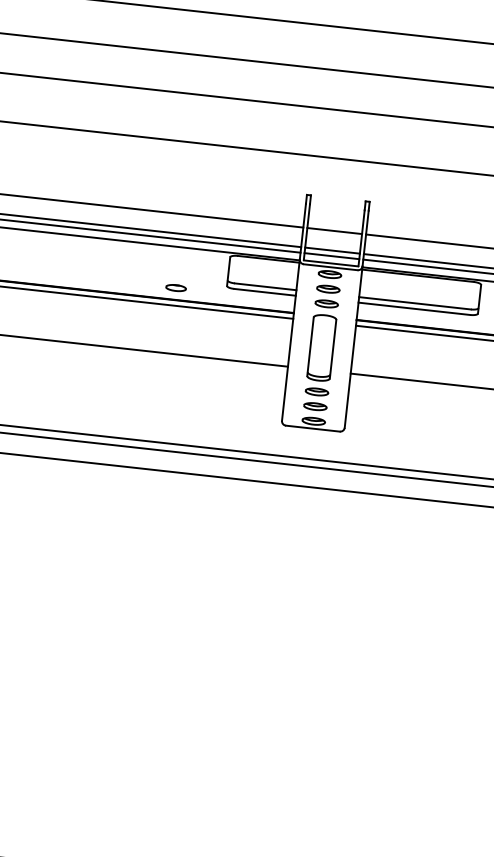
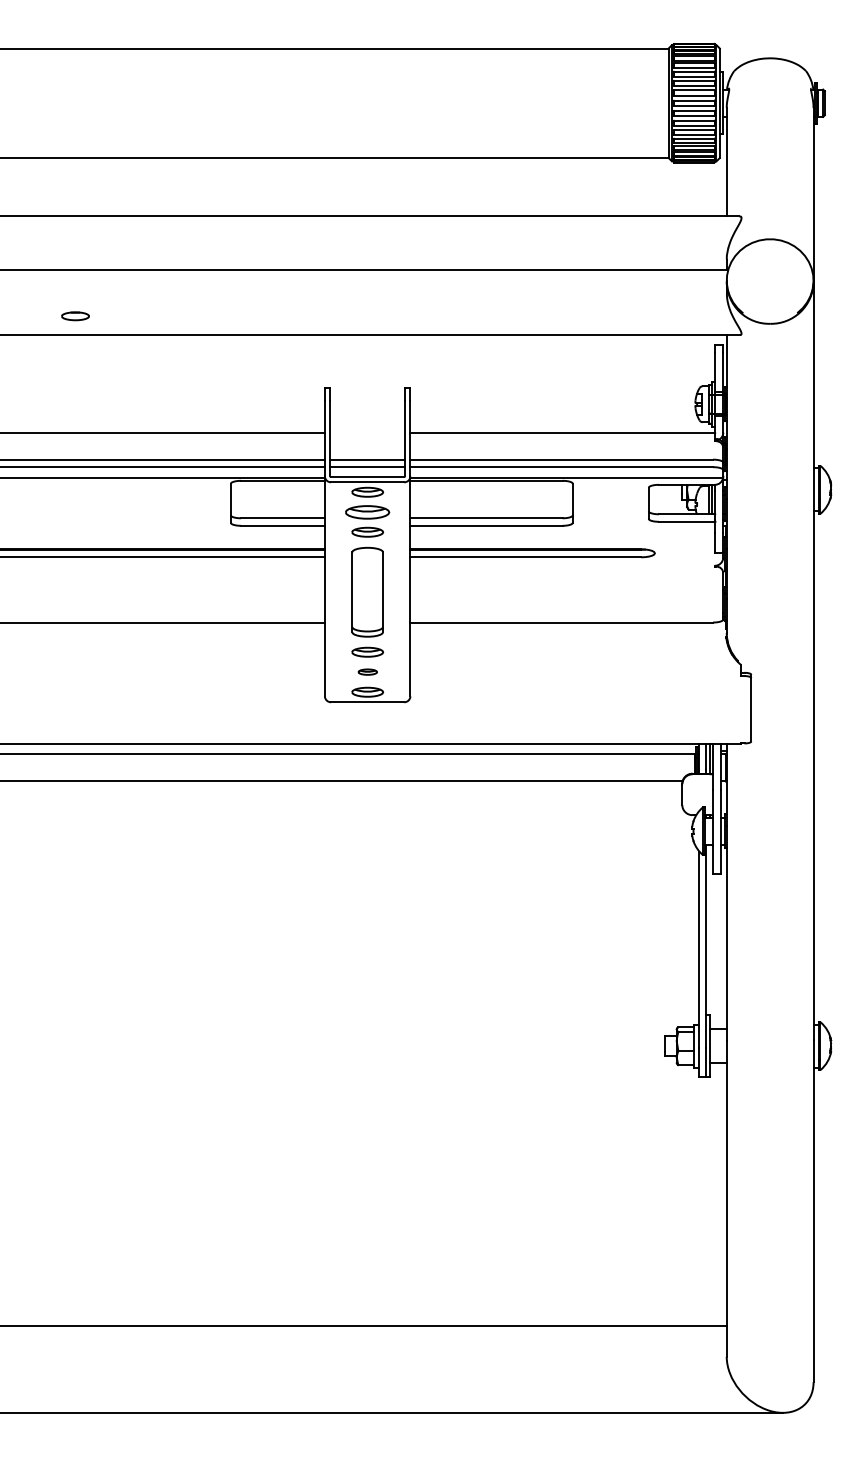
line: (334, 230) -> (367, 432), removed
part: (176, 288) -> (75, 316), moved
part: (328, 288) -> (367, 511), size x1.4
part: (315, 406) -> (367, 671), size x0.6

